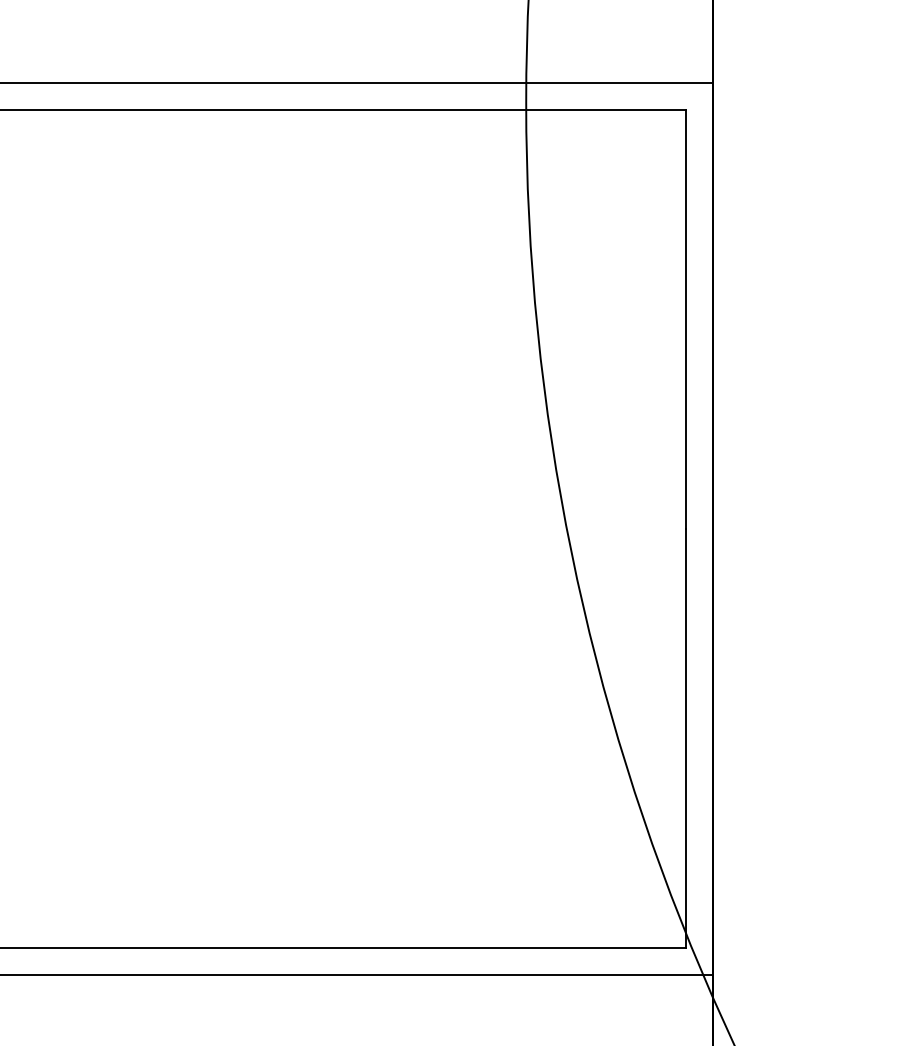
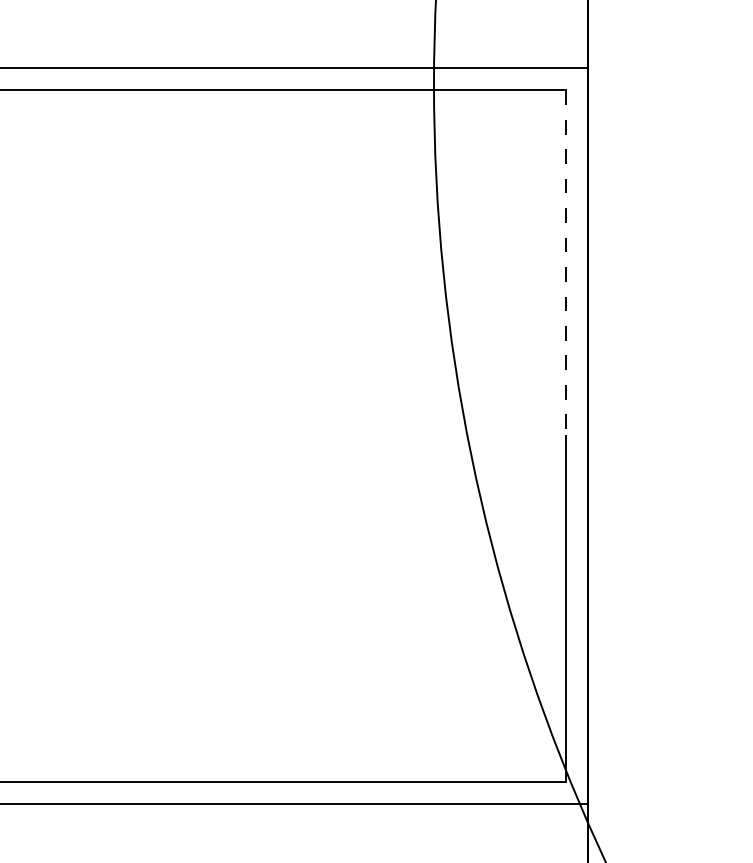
line: (685, 319) -> (565, 263), solid -> dashed

